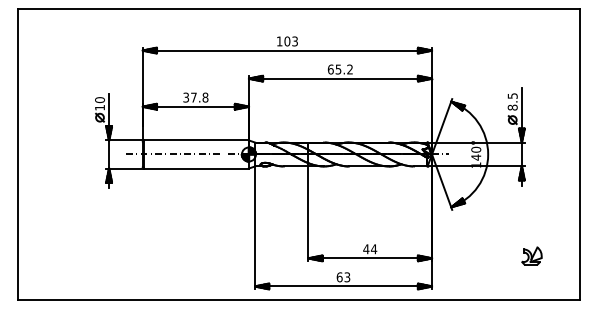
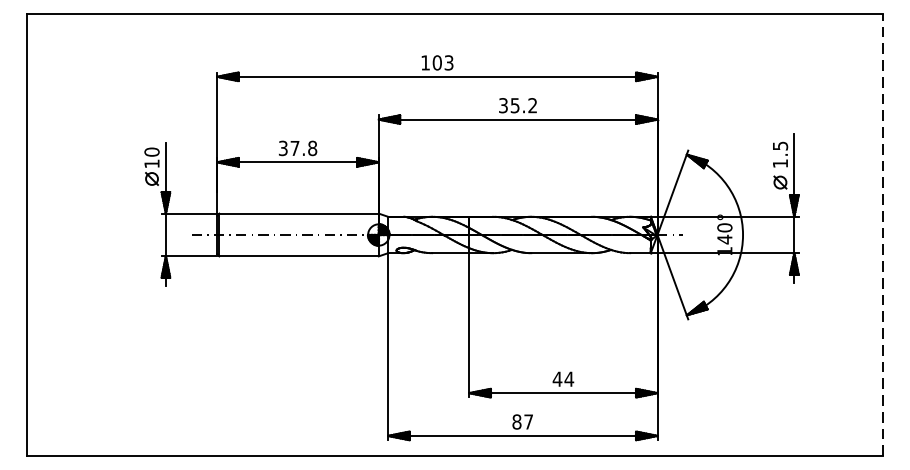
text: (330, 69) -> (502, 105), 65.2 -> 35.2
text: (512, 107) -> (780, 163), 8.5 -> 1.5
line: (580, 154) -> (883, 235), solid -> dashed
part: (531, 255) -> (808, 388), removed
text: (343, 277) -> (522, 422), 63 -> 87

